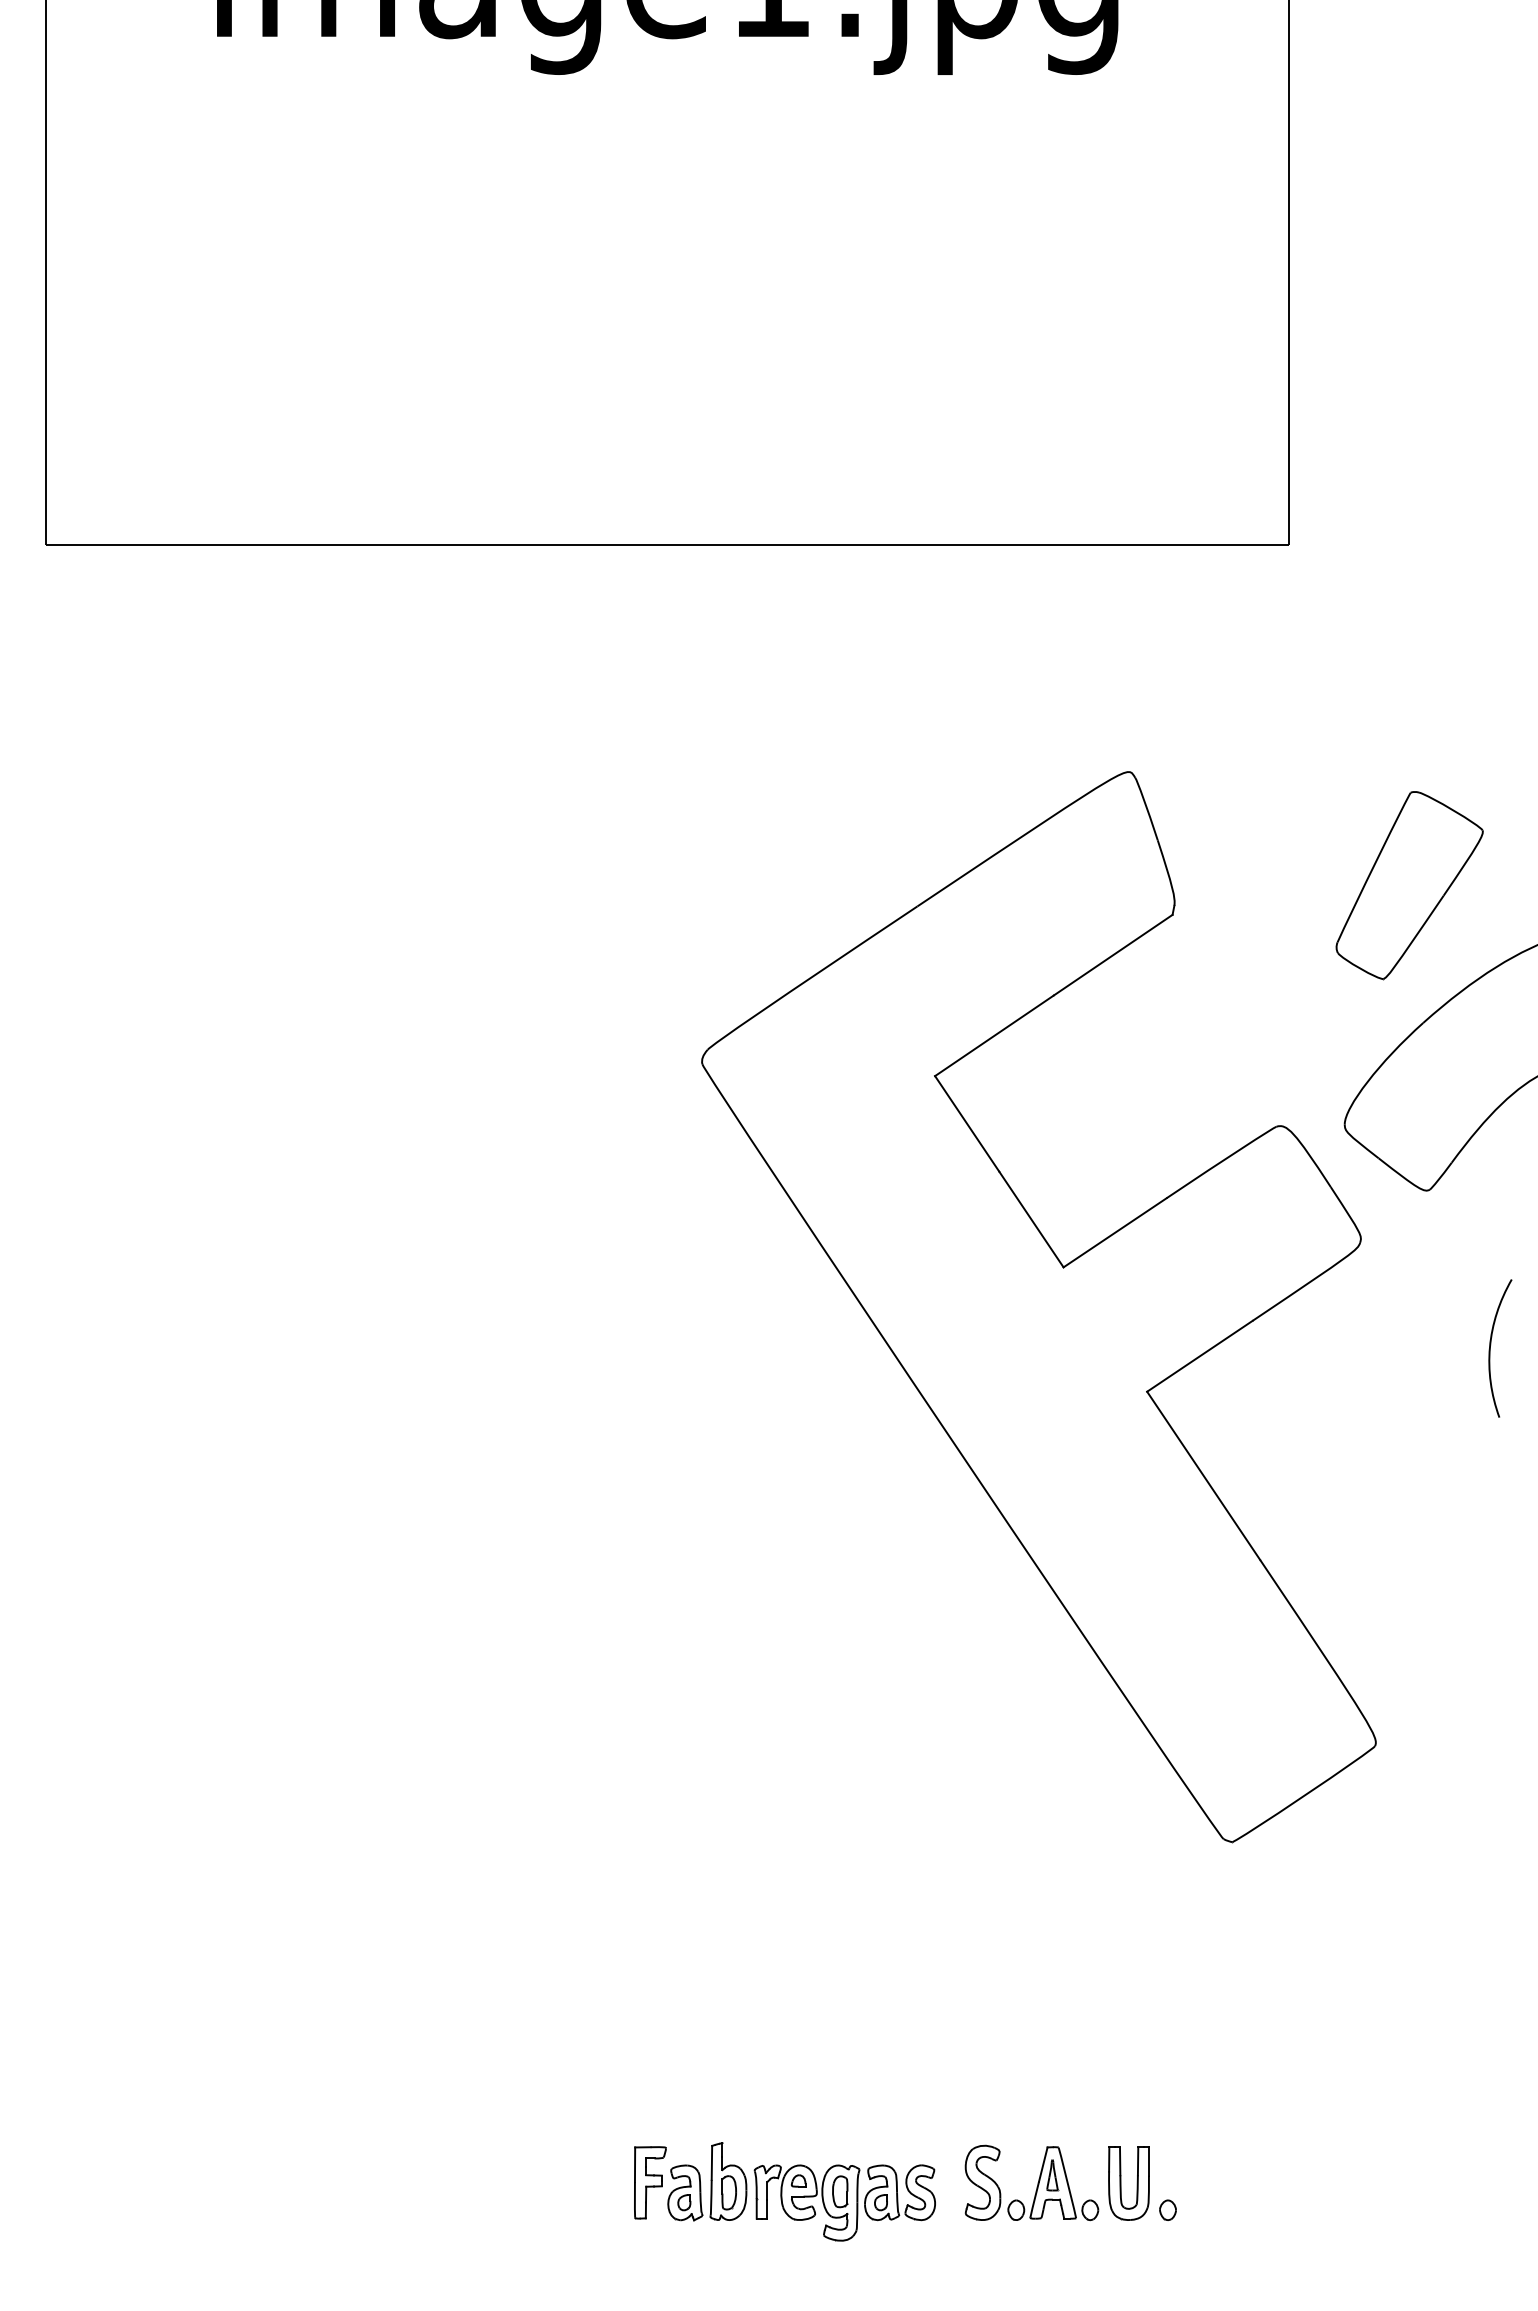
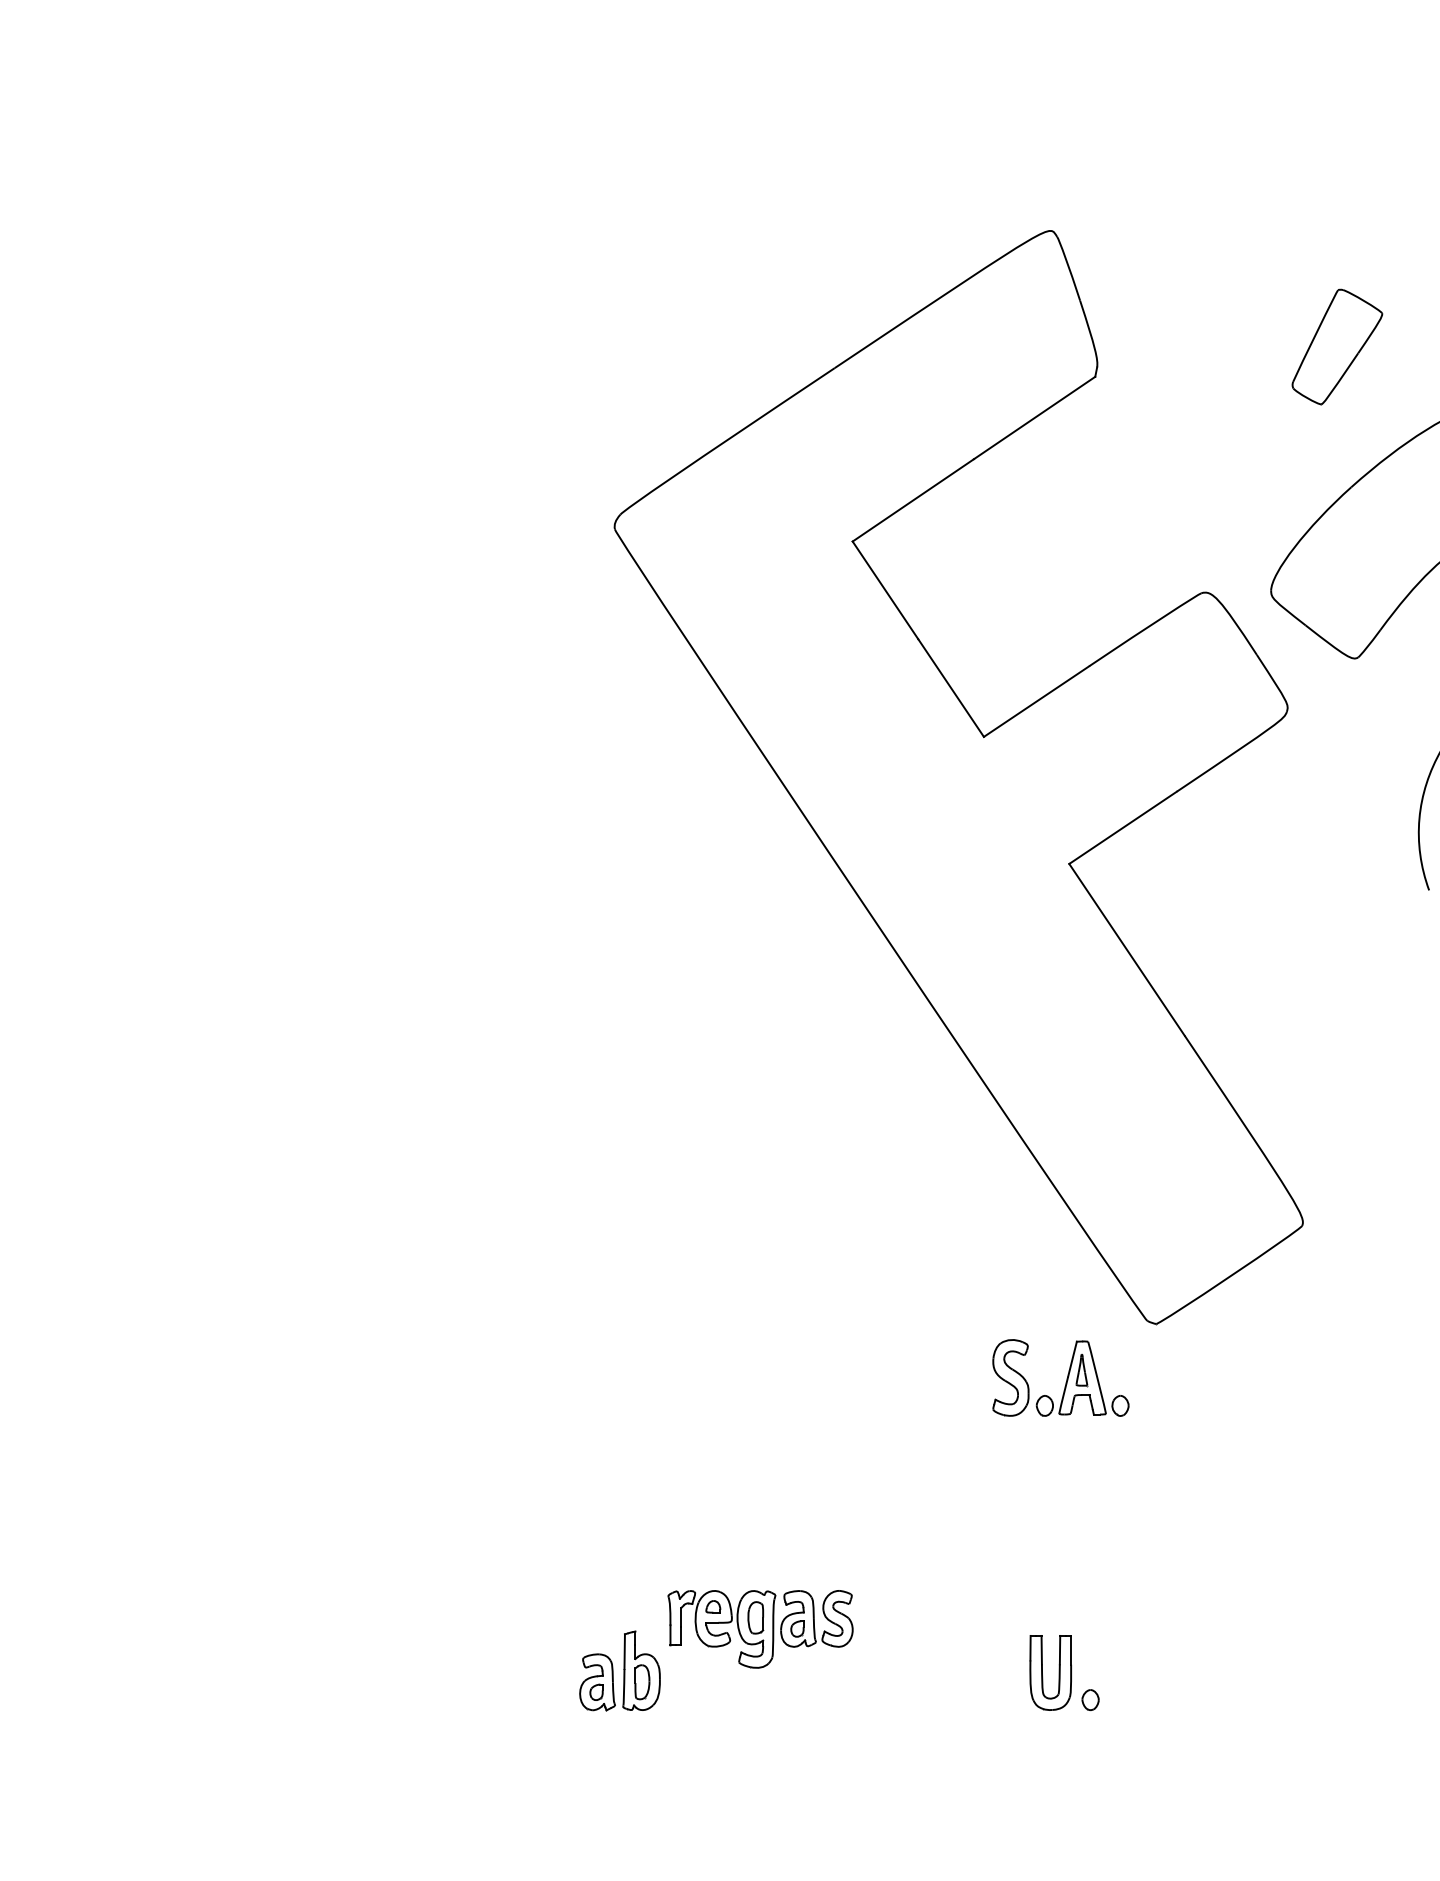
part: (1409, 885) -> (1337, 346), size x0.6
part: (650, 2182) -> (561, 1671), removed
part: (1031, 2182) -> (1060, 1377), moved
part: (844, 2202) -> (760, 1628), moved

